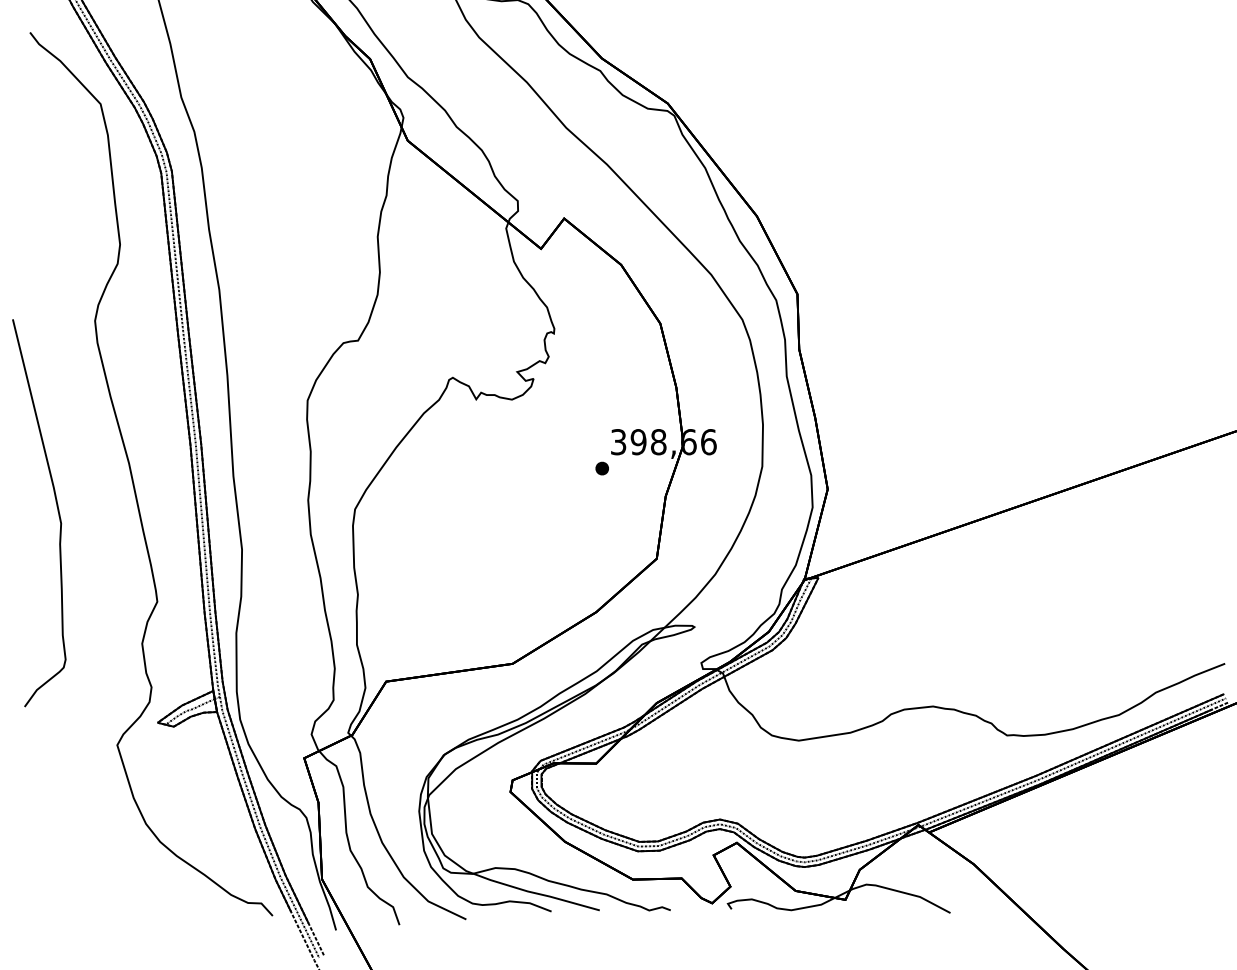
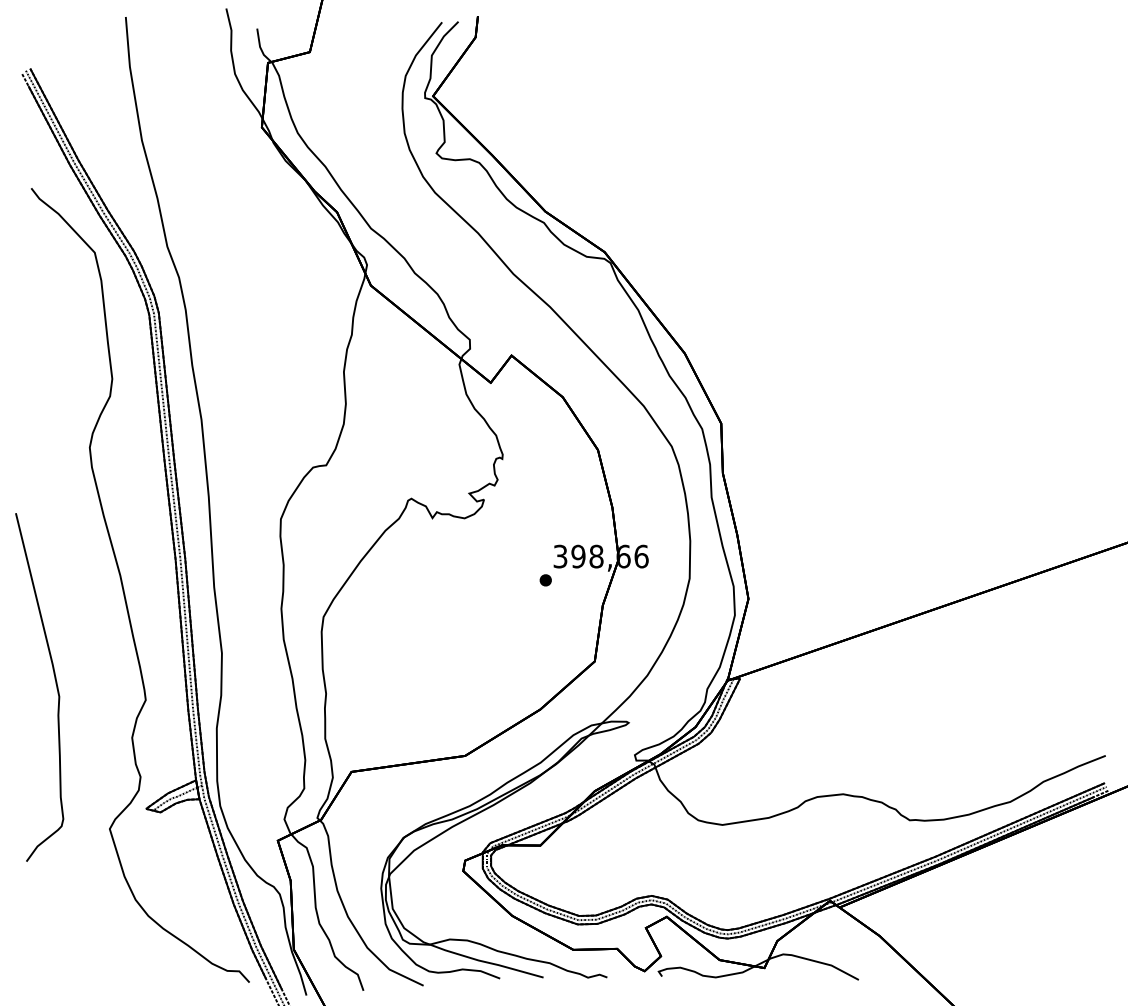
part: (56, 509) -> (55, 684), moved

